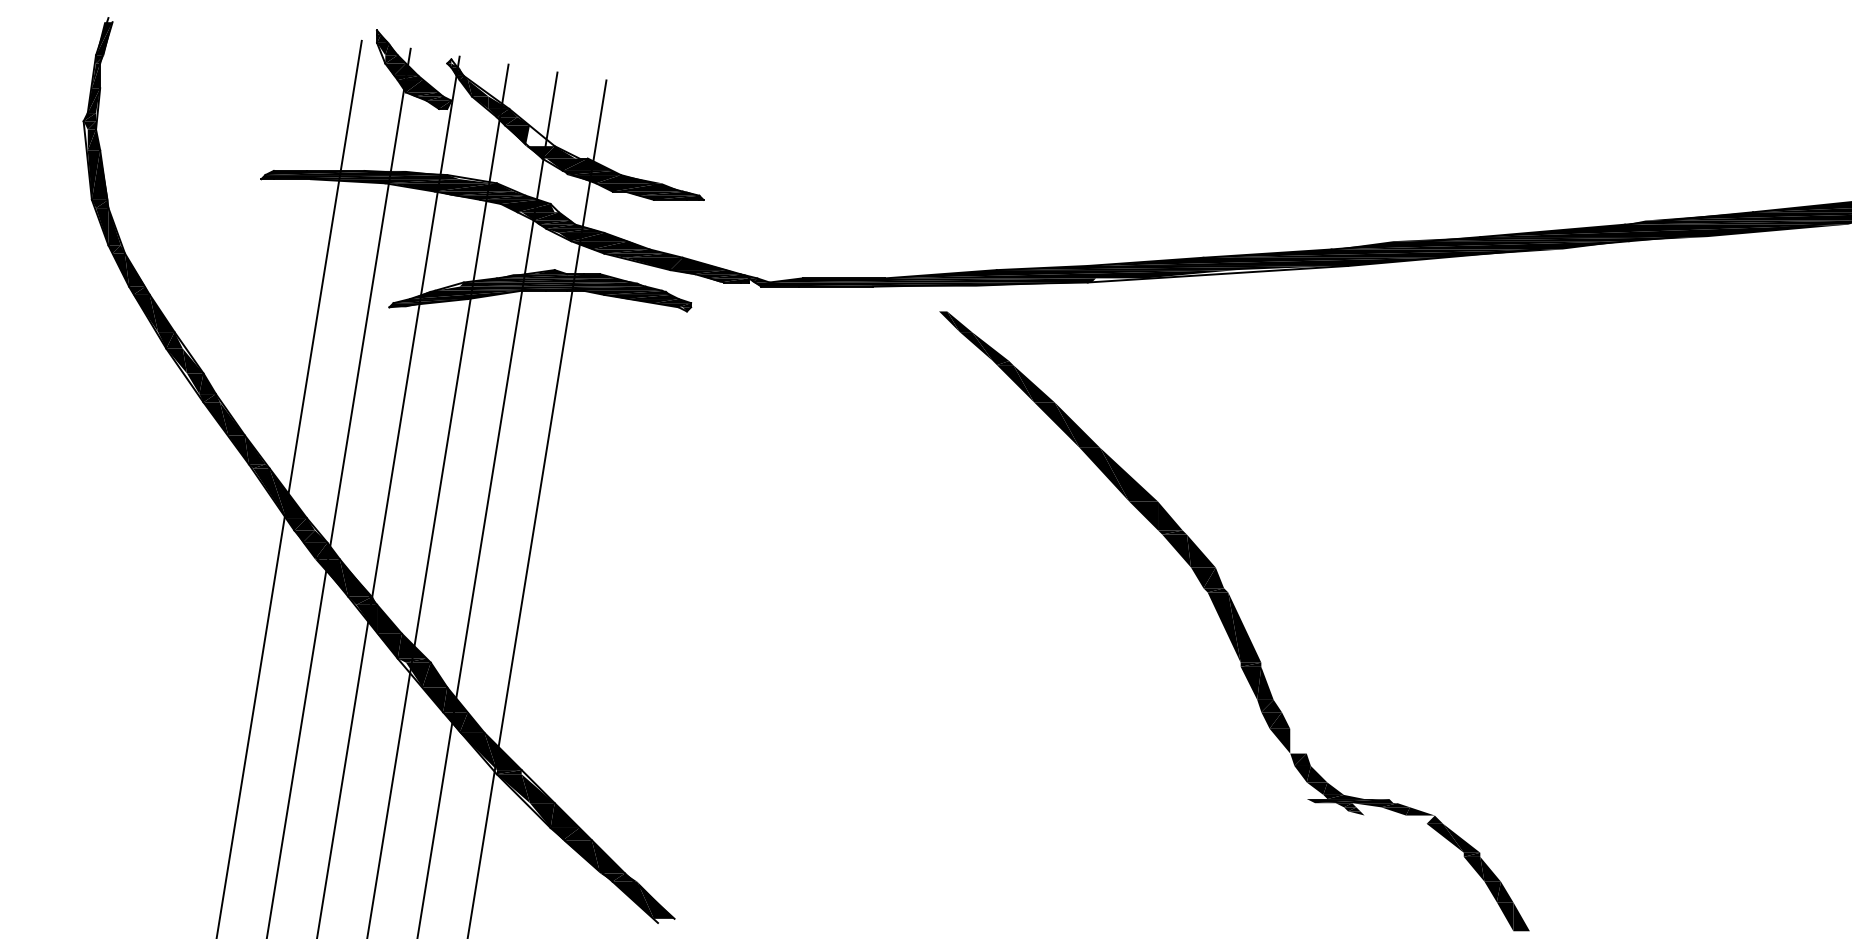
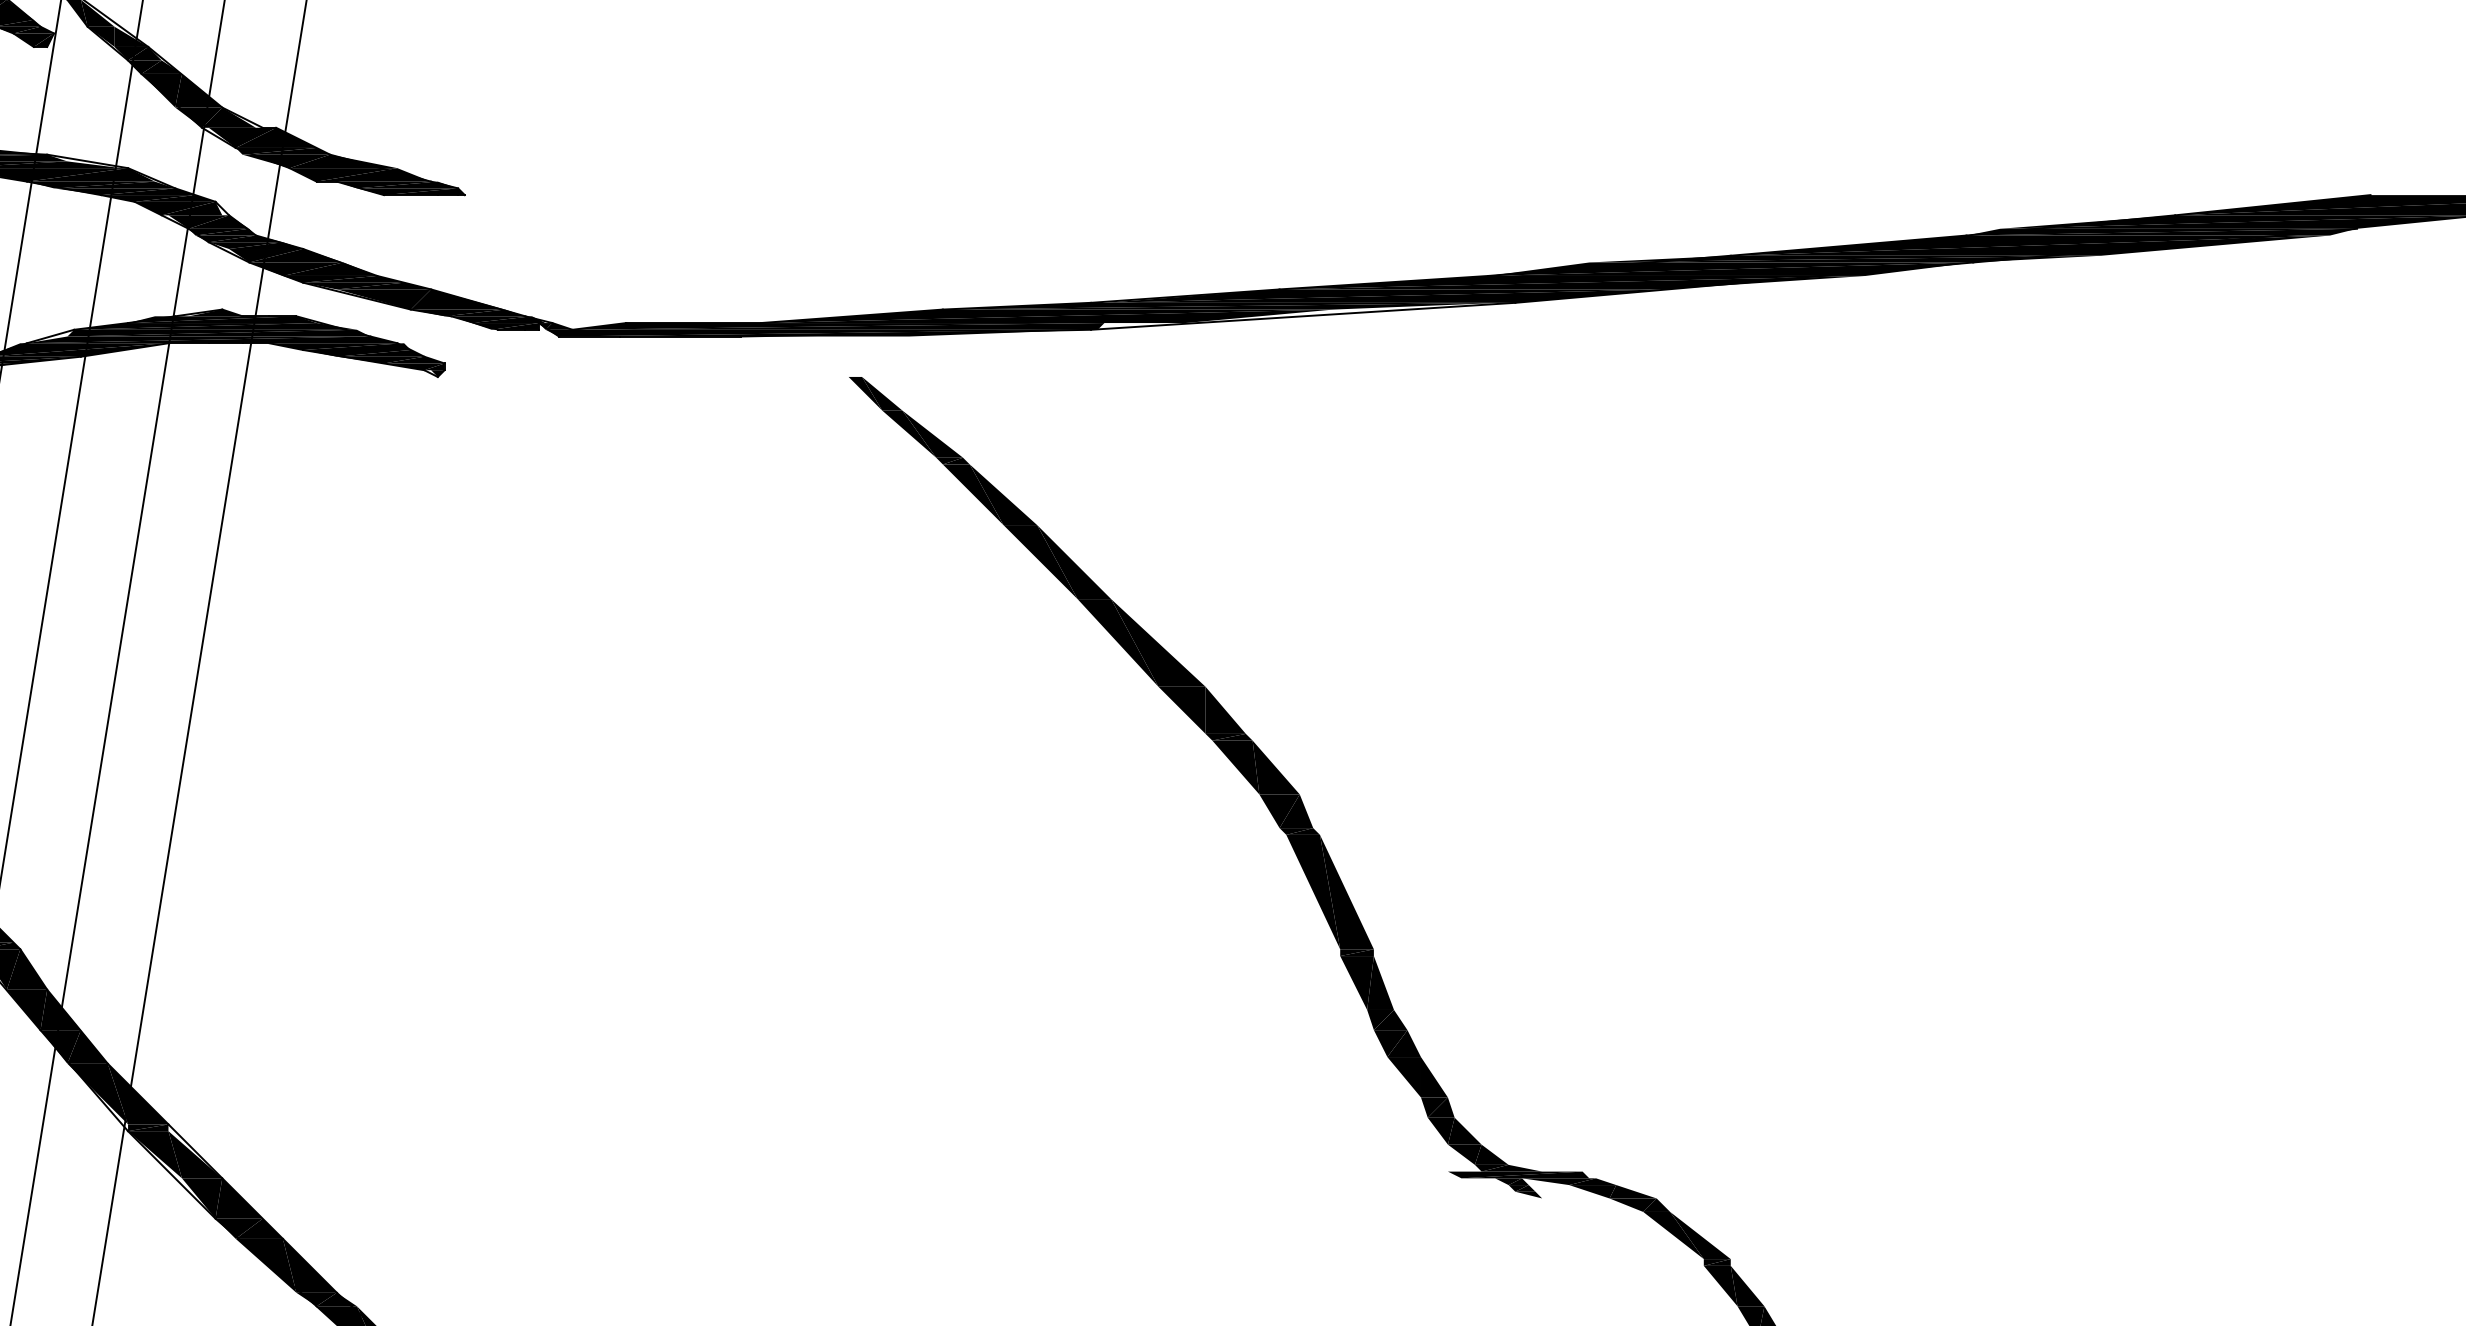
fill: (539, 135) -> (197, 90), added
fill: (1298, 740) -> (1434, 1076), added
fill: (1419, 819) -> (1631, 1204), added

